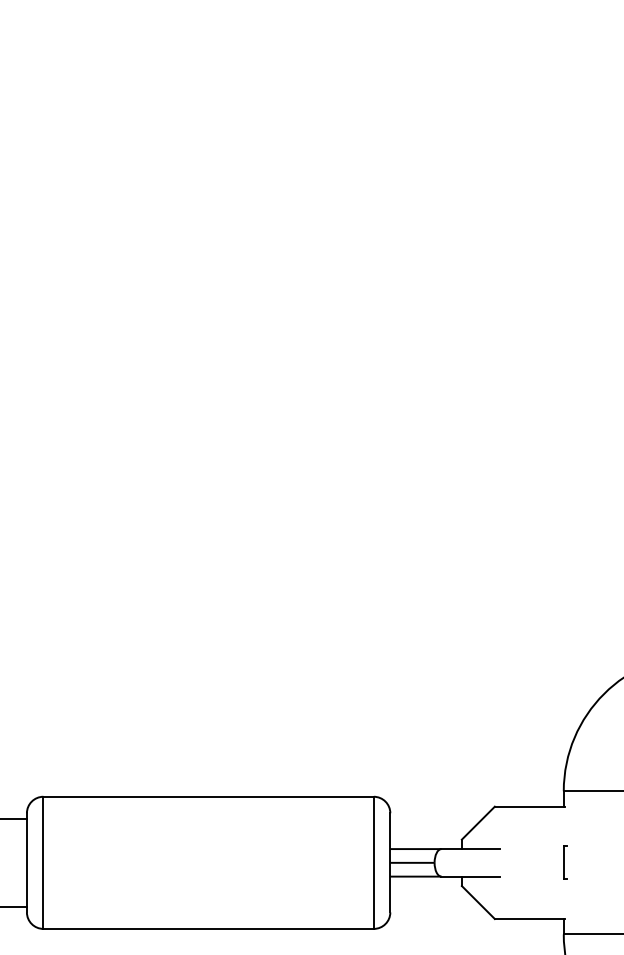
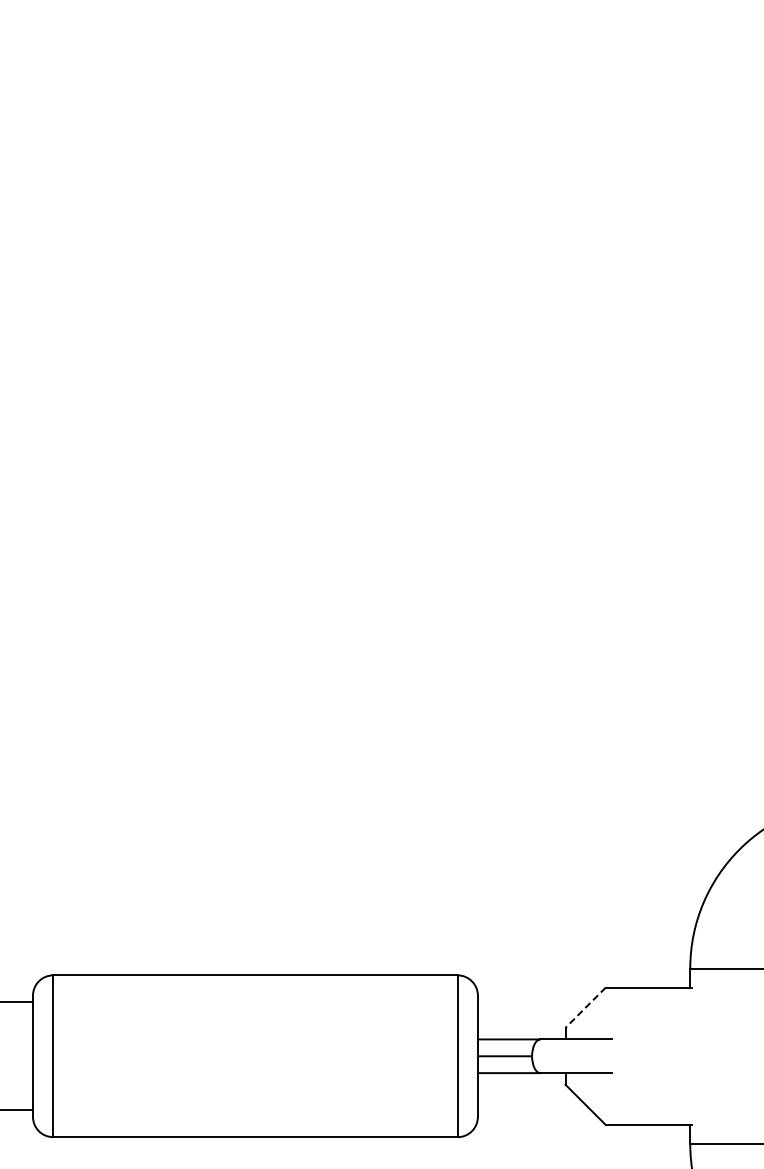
line: (478, 823) -> (585, 1007), solid -> dashed
part: (564, 863) -> (691, 1056), removed

